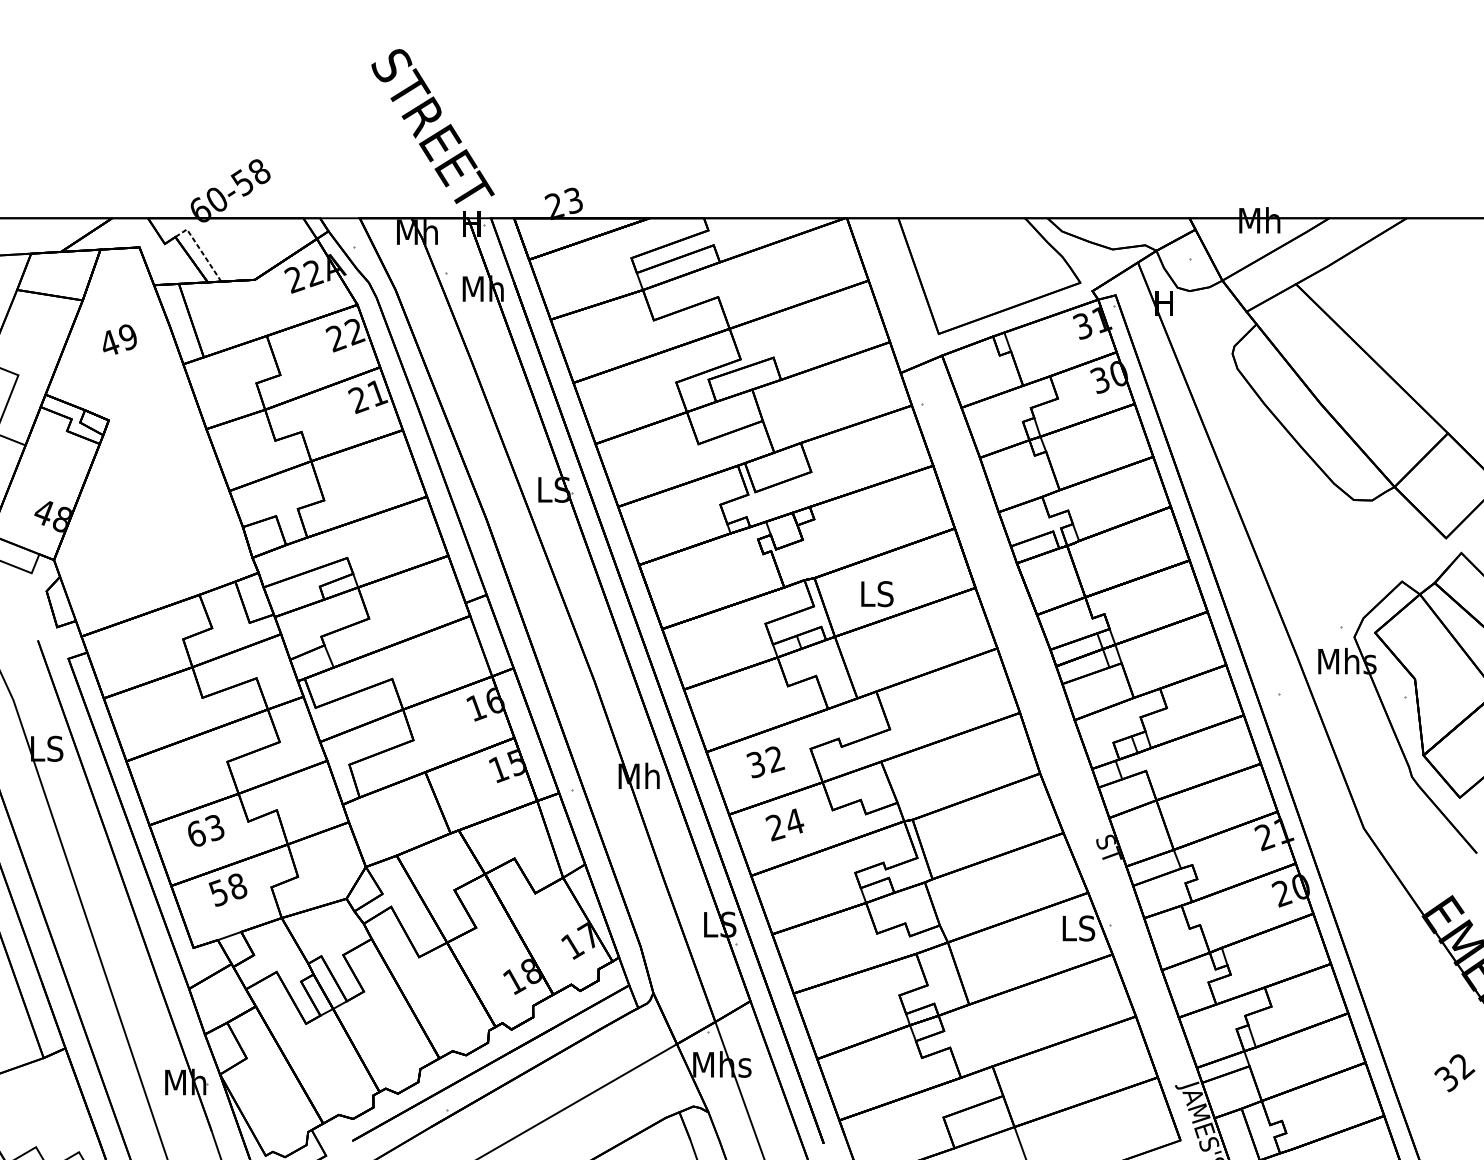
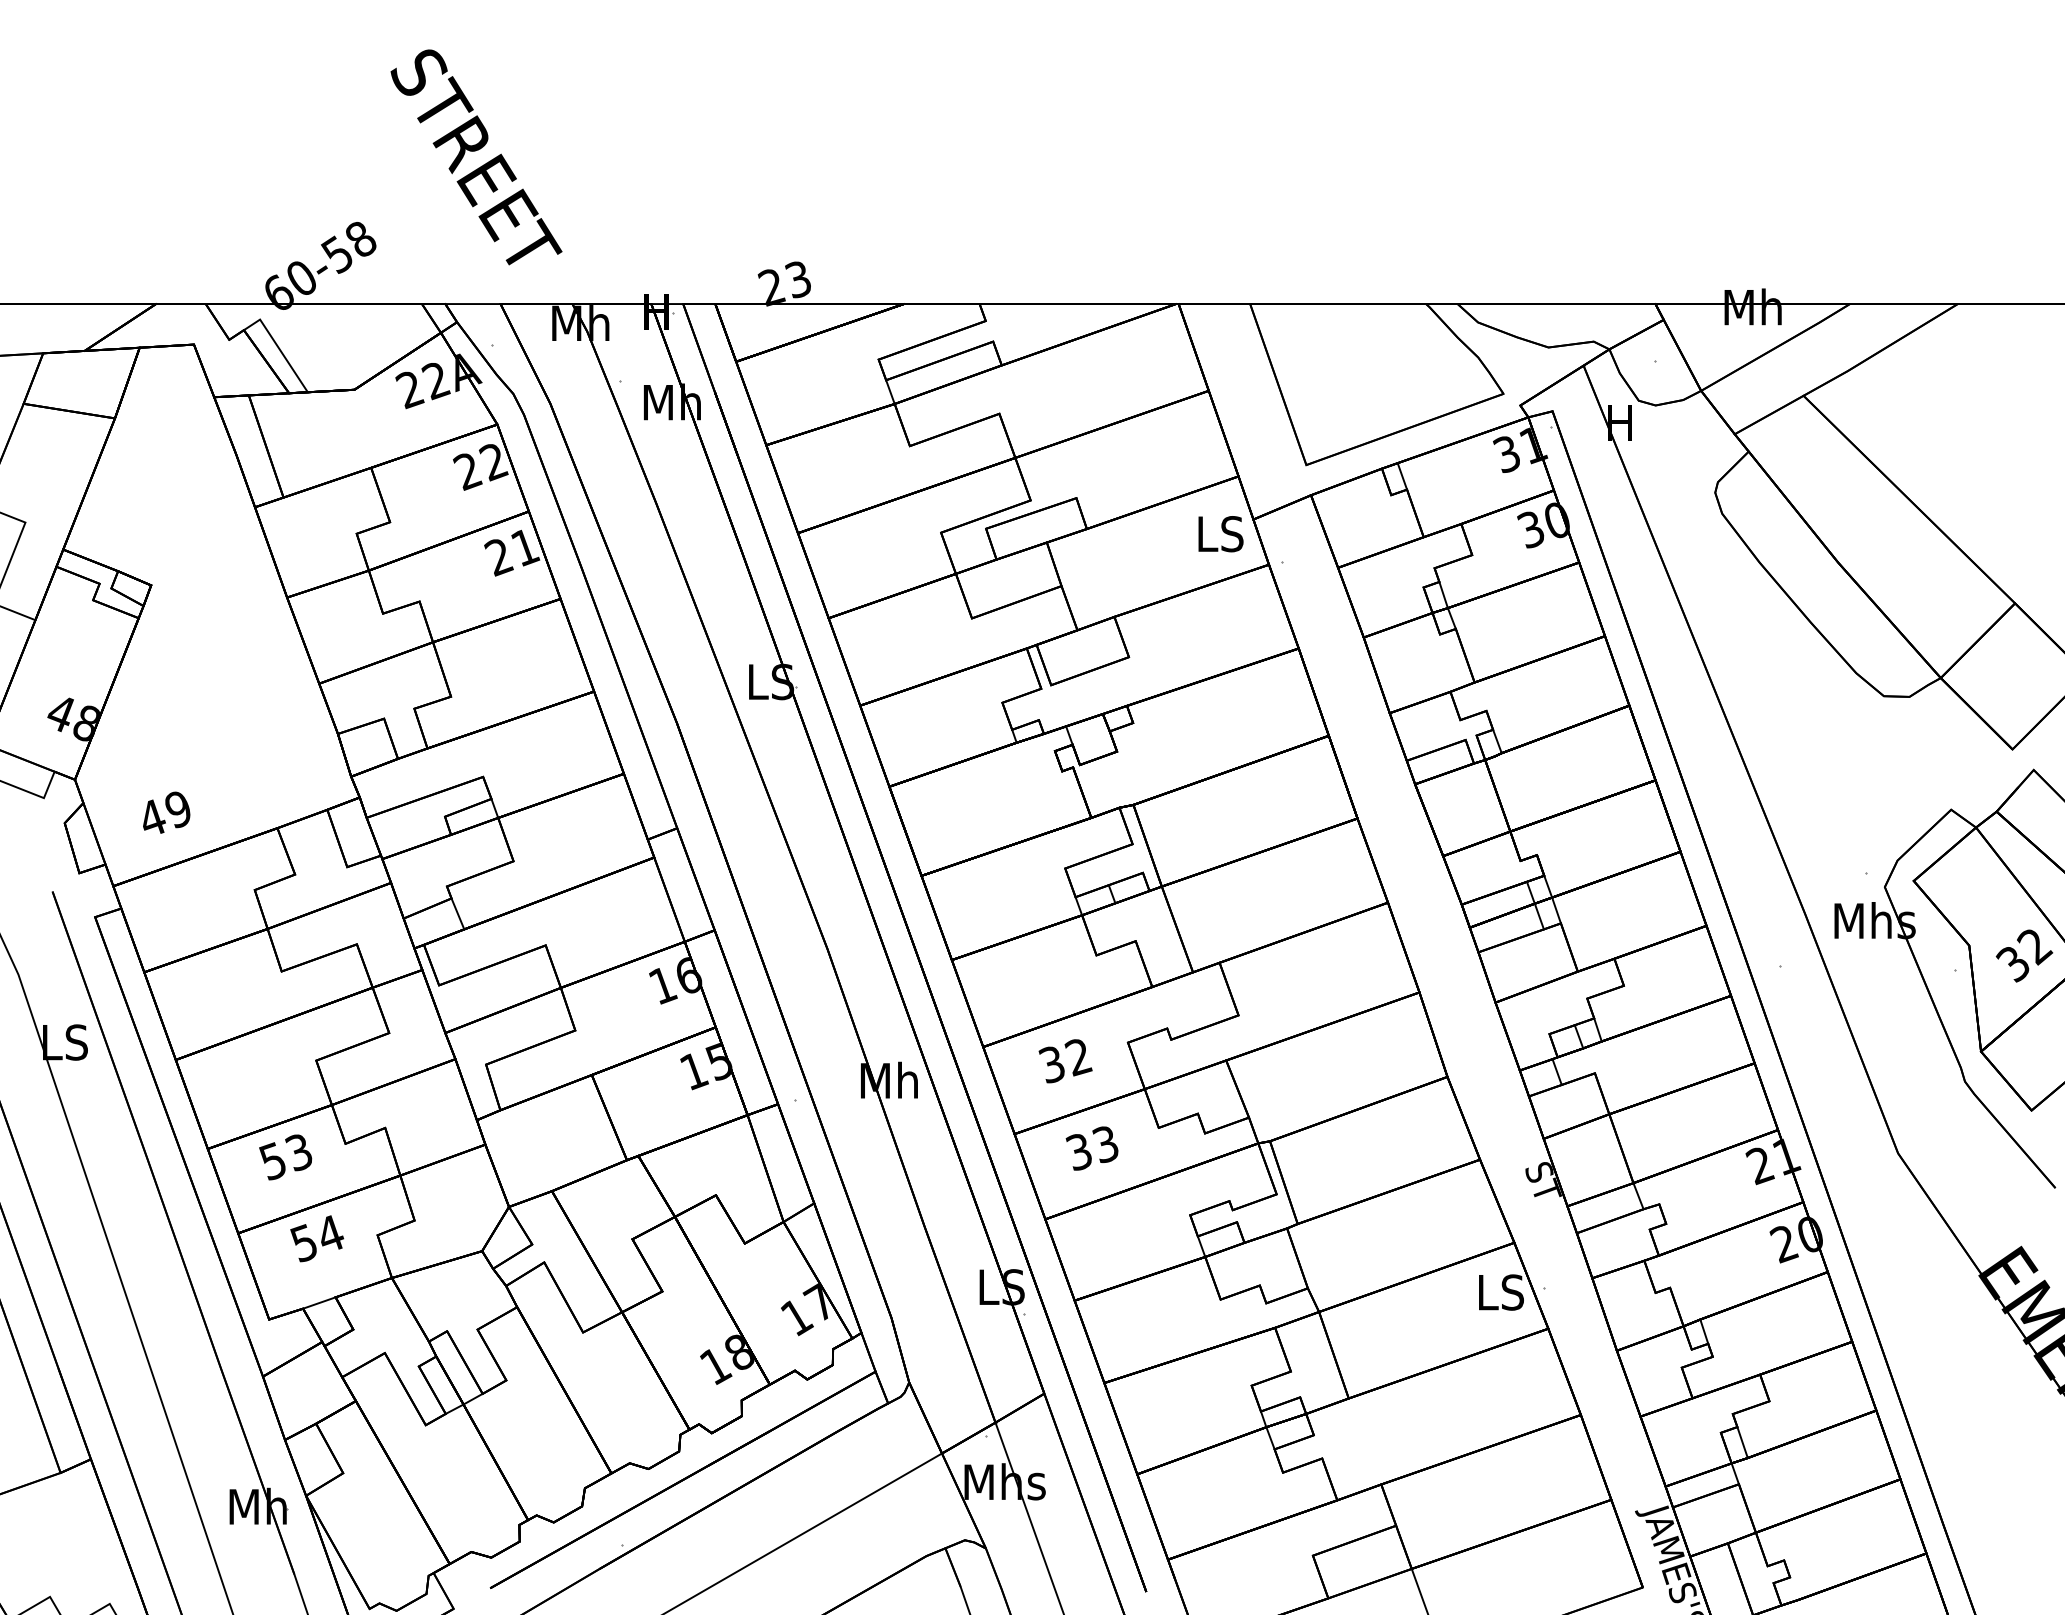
text: (433, 126) -> (476, 157), moved
line: (200, 249) -> (278, 347), dashed -> solid
text: (119, 339) -> (166, 812), moved
text: (877, 594) -> (1220, 534), moved
text: (785, 825) -> (1092, 1148), 24 -> 33
text: (195, 834) -> (272, 1161), 63 -> 53
text: (237, 886) -> (330, 1233), 58 -> 54
text: (1454, 1072) -> (2024, 955), moved

